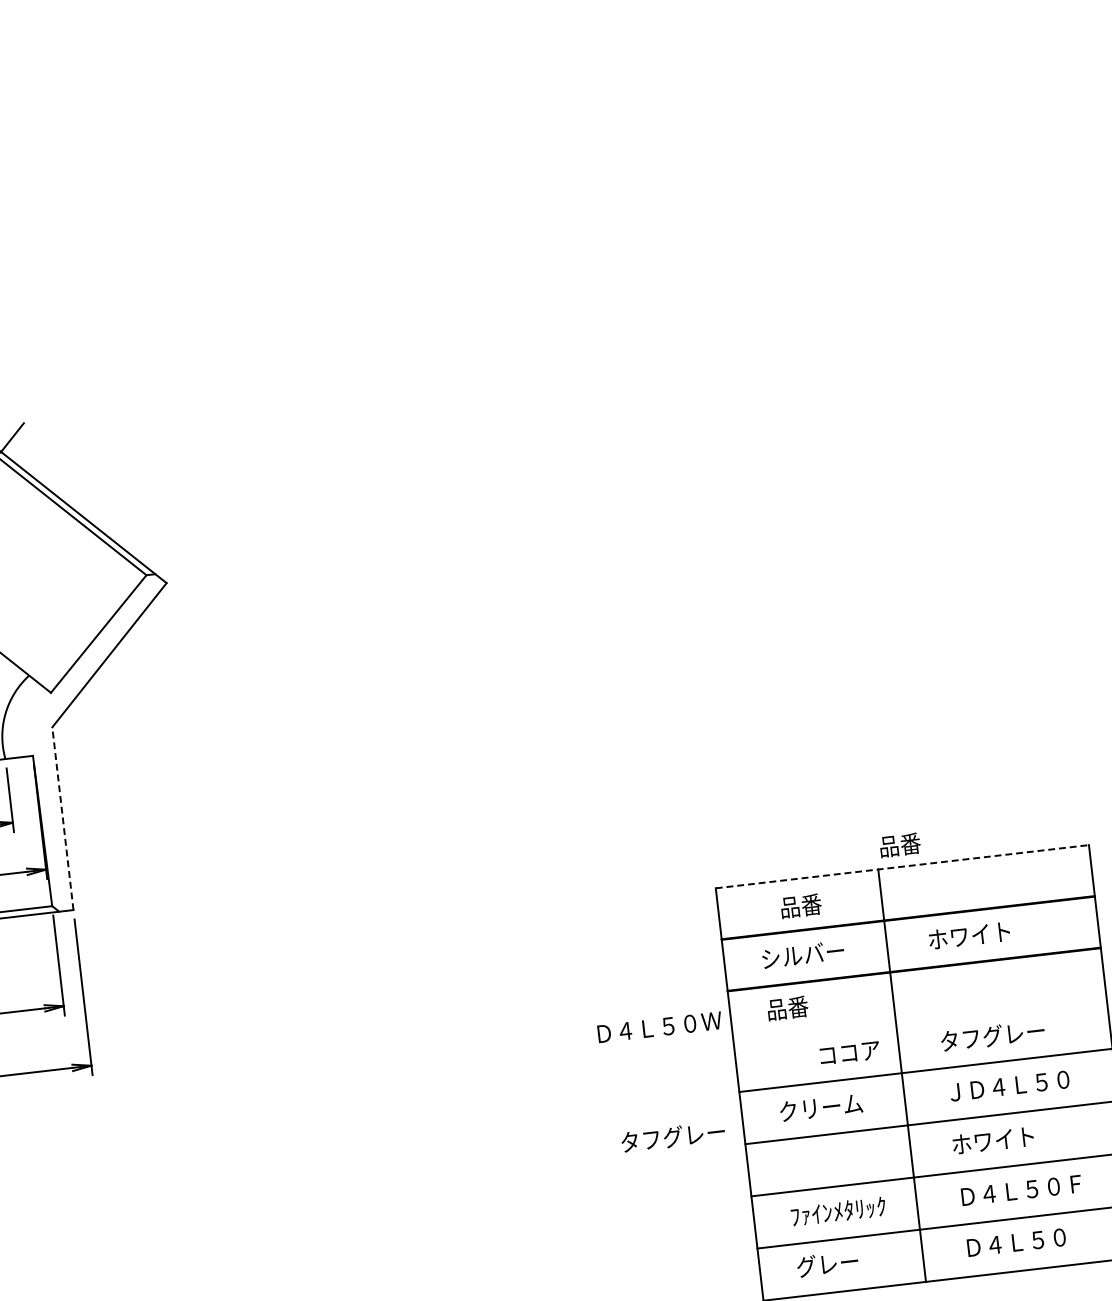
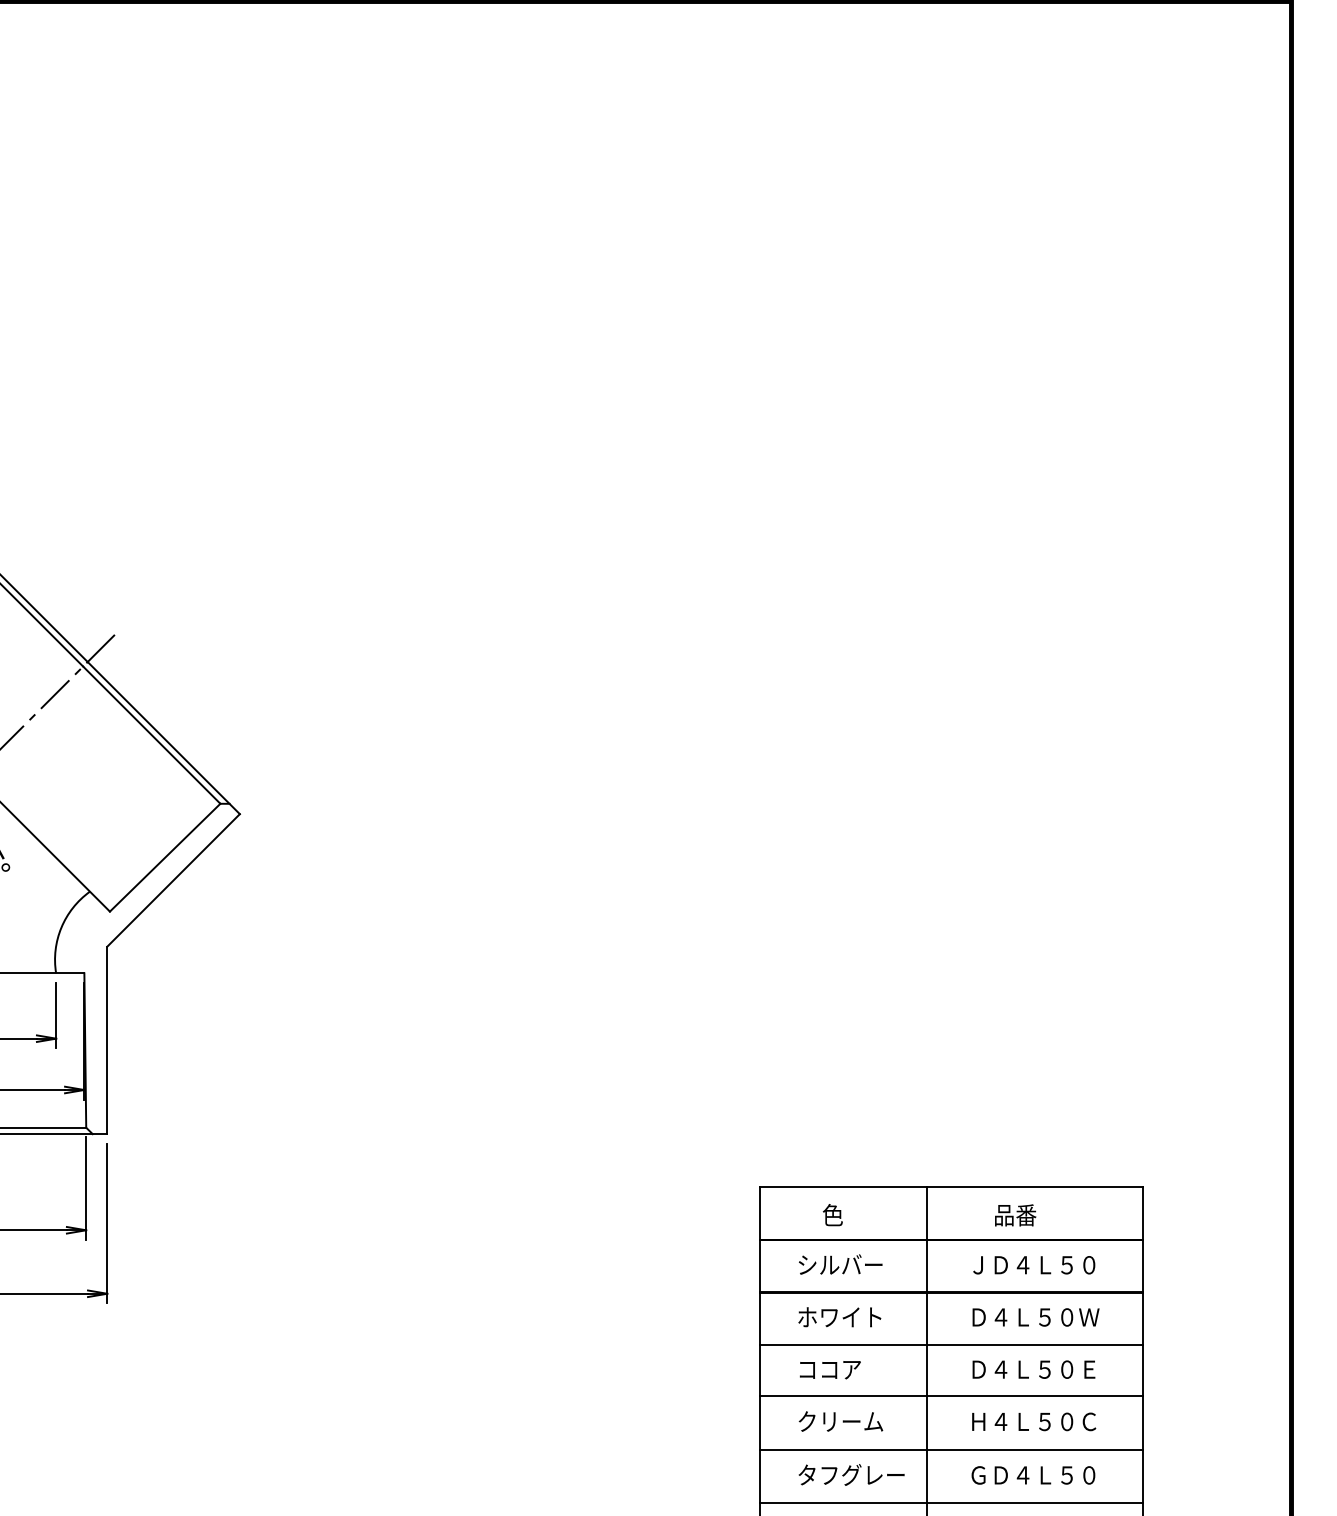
line: (63, 818) -> (107, 1040), dashed -> solid
text: (900, 845) -> (1015, 1215), moved
line: (902, 866) -> (951, 1187), dashed -> solid
text: (800, 906) -> (843, 1215), 品番 -> 色
text: (990, 932) -> (1032, 1264), ホワイト -> ＪＤ４Ｌ５０
text: (808, 1006) -> (839, 1317), 品番 -> ホワイト
line: (919, 1021) -> (950, 1345), added
text: (659, 1027) -> (1035, 1317), moved
text: (1002, 1035) -> (1032, 1369), タフグレー -> Ｄ４Ｌ５０Ｅ
text: (850, 1053) -> (830, 1370), moved
text: (1009, 1085) -> (1034, 1421), ＪＤ４Ｌ５０ -> Ｈ４Ｌ５０Ｃ
text: (672, 1136) -> (851, 1474), moved
text: (1014, 1138) -> (1032, 1475), ホワイト -> ＧＤ４Ｌ５０

